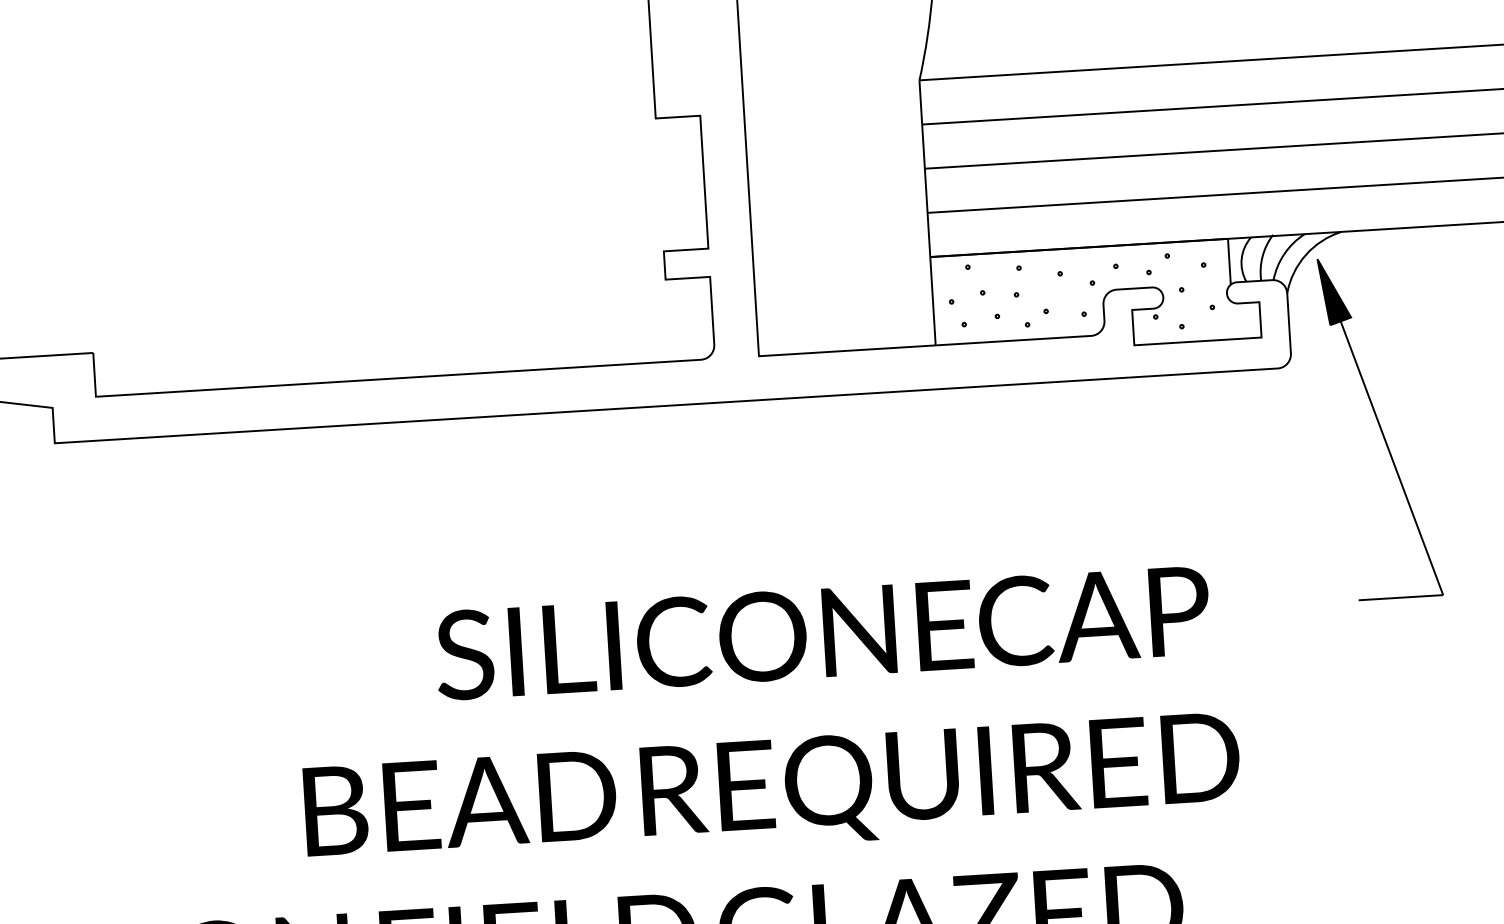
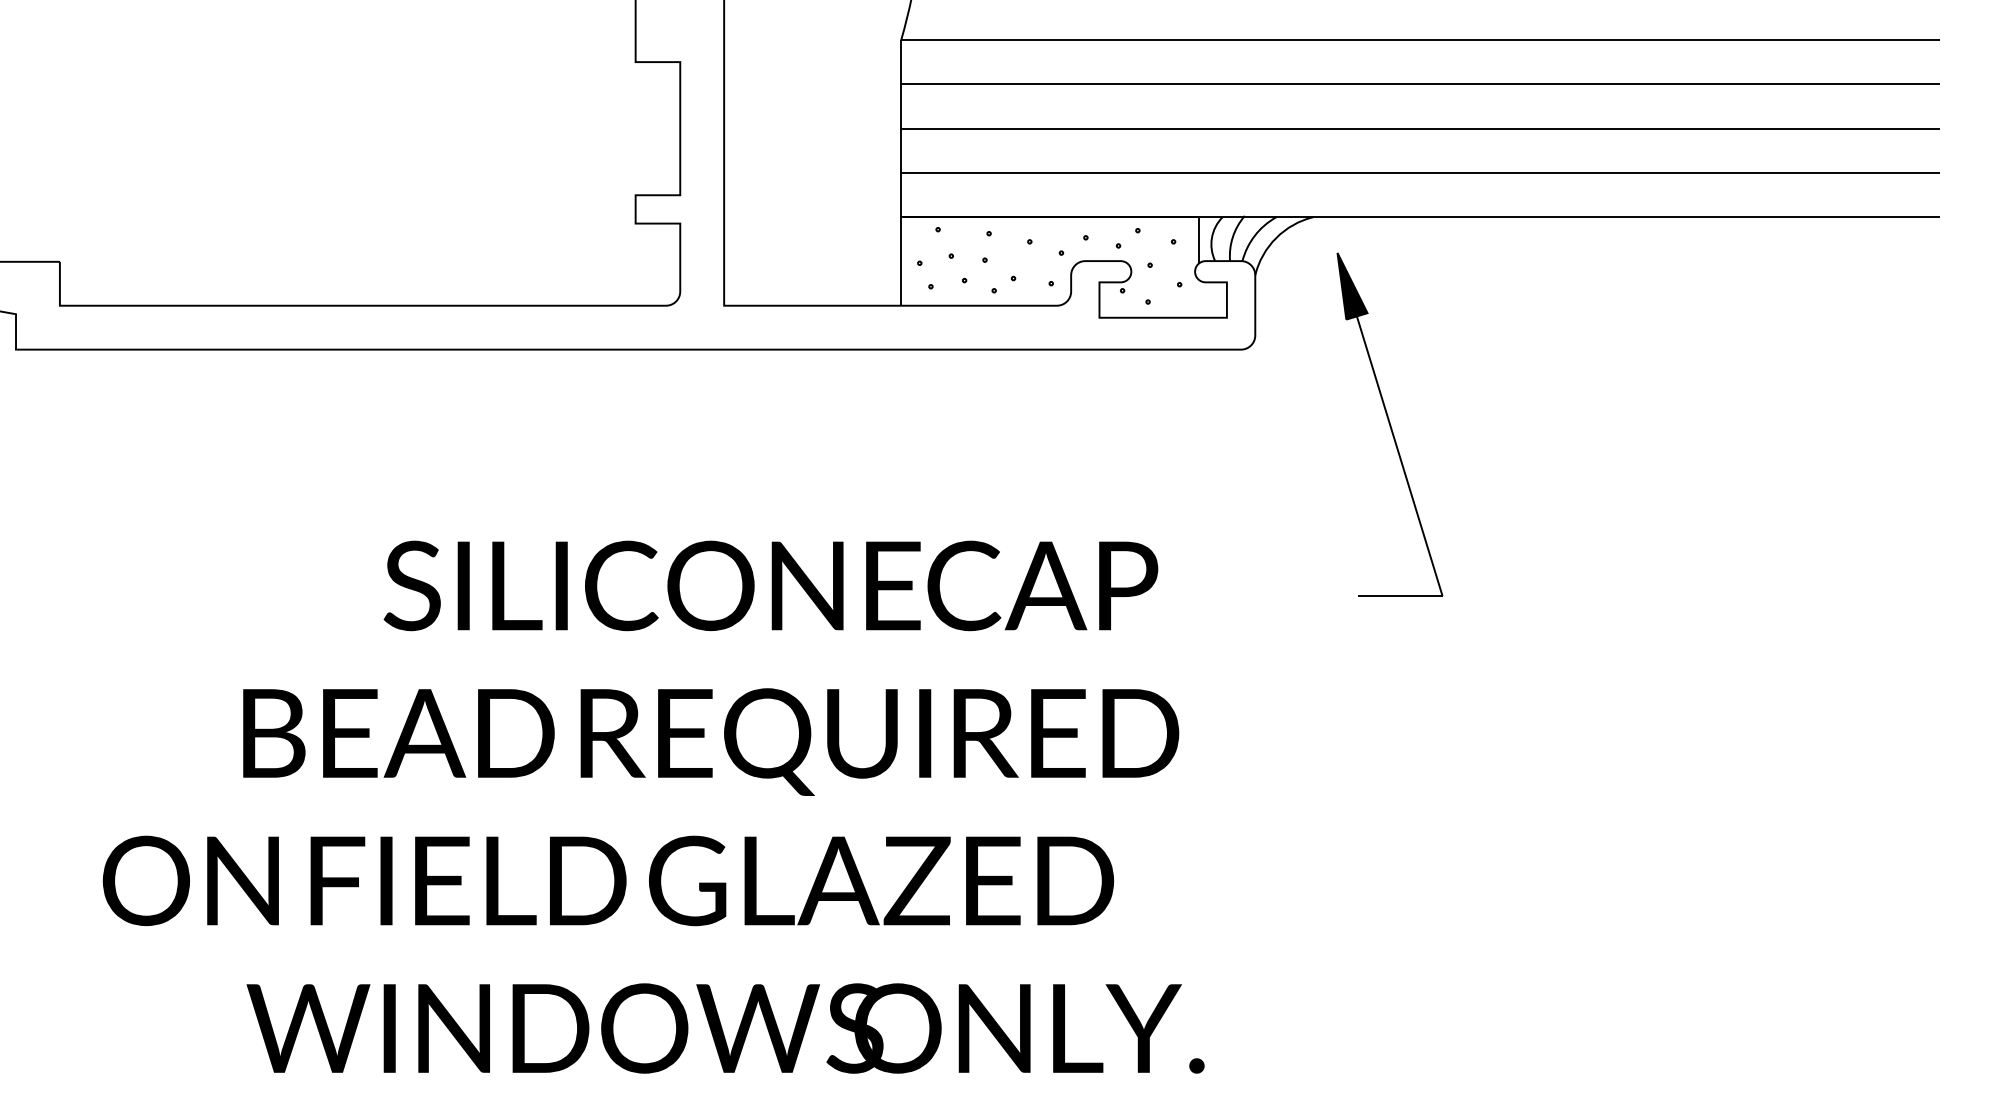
part: (1379, 427) -> (1389, 424), moved

